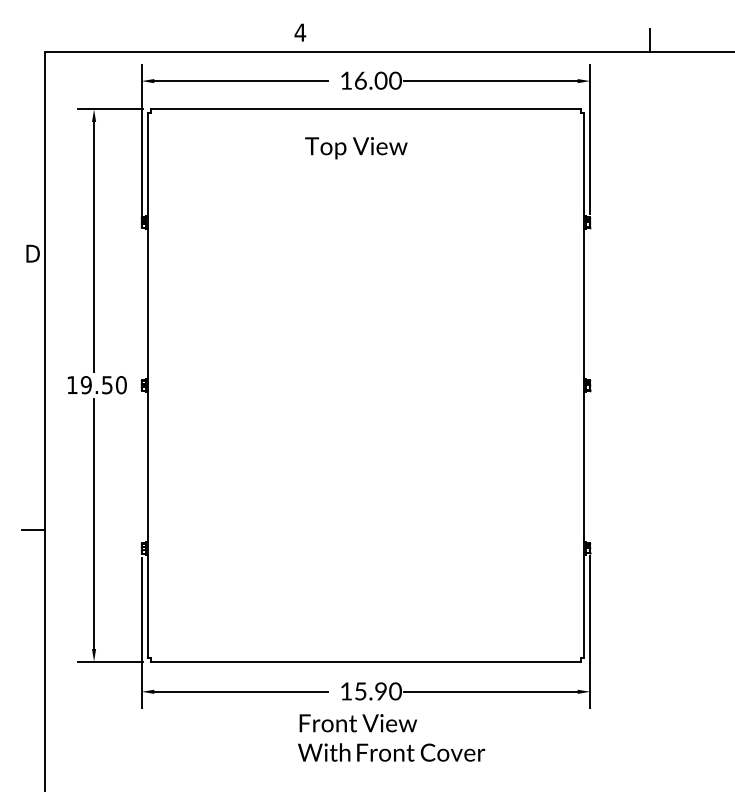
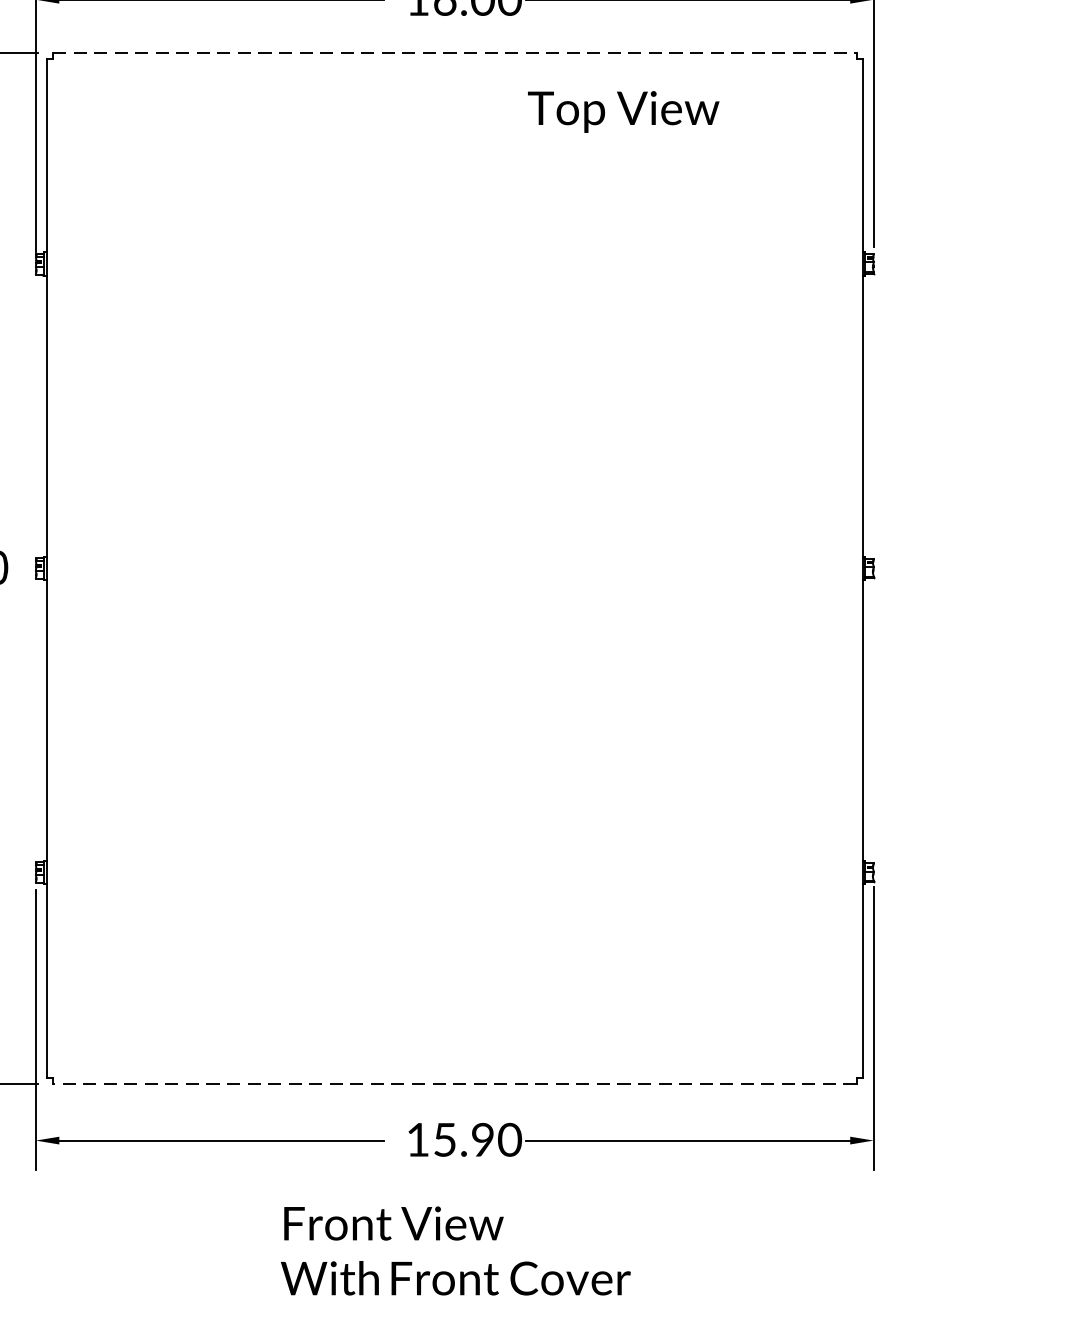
line: (366, 109) -> (455, 52), solid -> dashed
text: (356, 148) -> (623, 112), moved
line: (365, 661) -> (453, 1083), solid -> dashed
text: (391, 737) -> (455, 1250), moved

